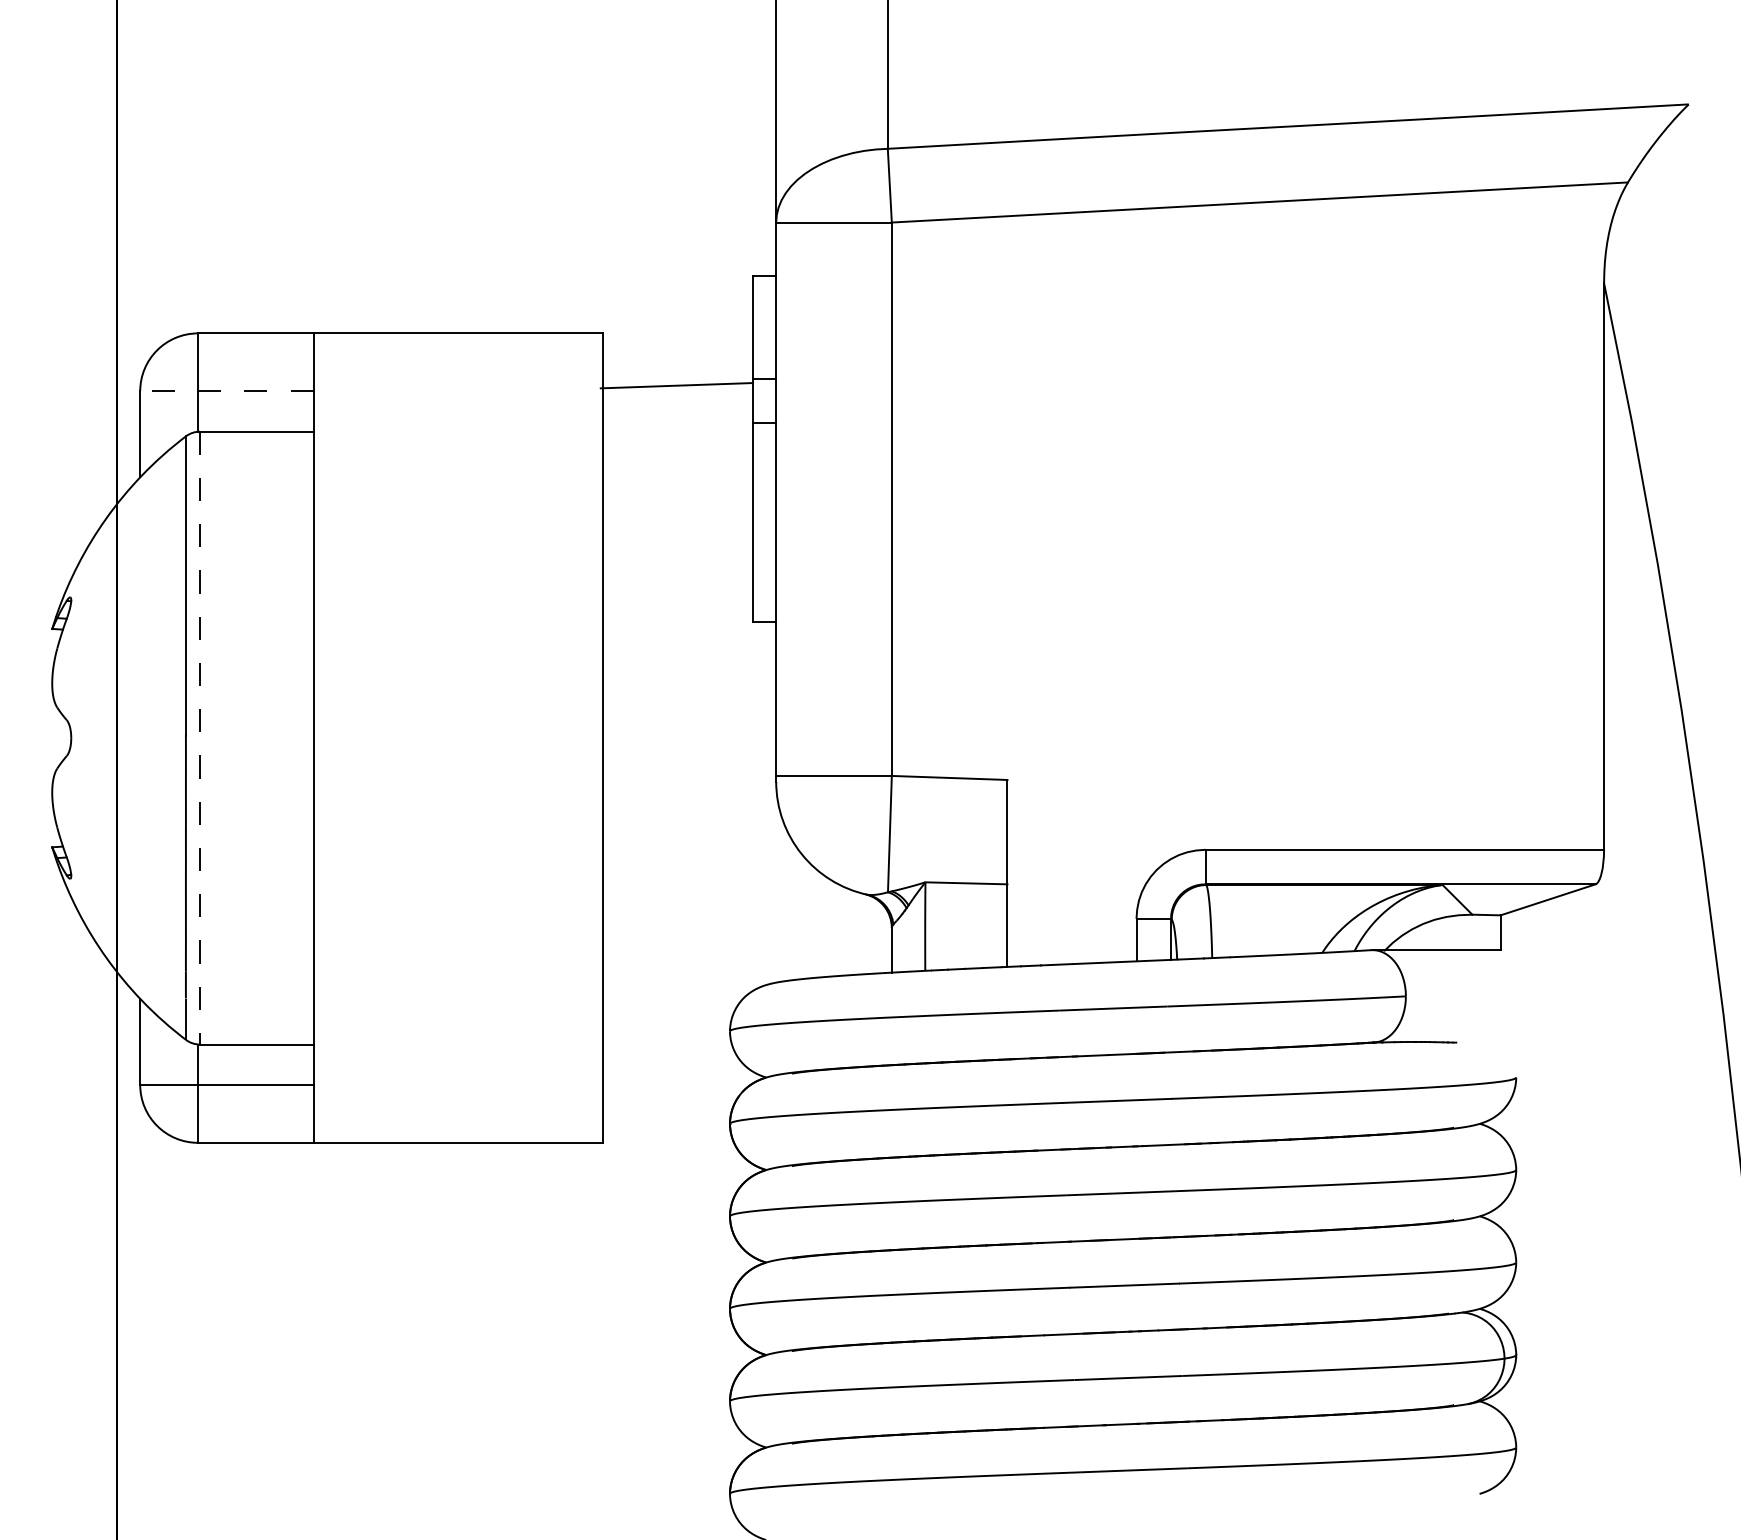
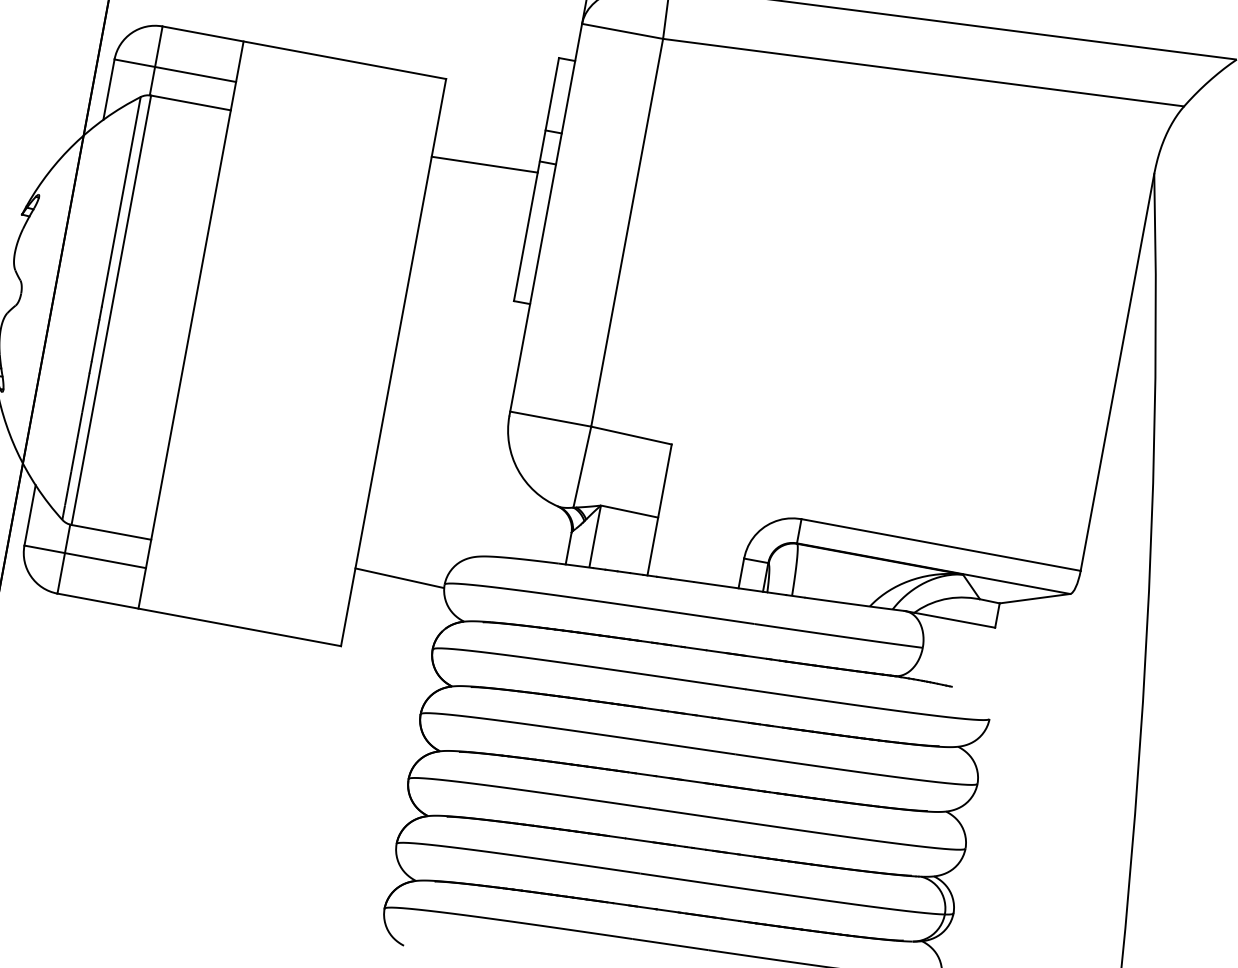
line: (675, 385) -> (484, 164), moved
line: (226, 391) -> (174, 70), dashed -> solid
line: (199, 738) -> (111, 310), dashed -> solid
line: (665, 1033) -> (399, 577), added

